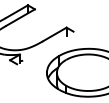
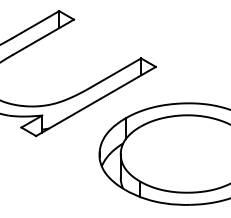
line: (45, 47) -> (96, 100), added

